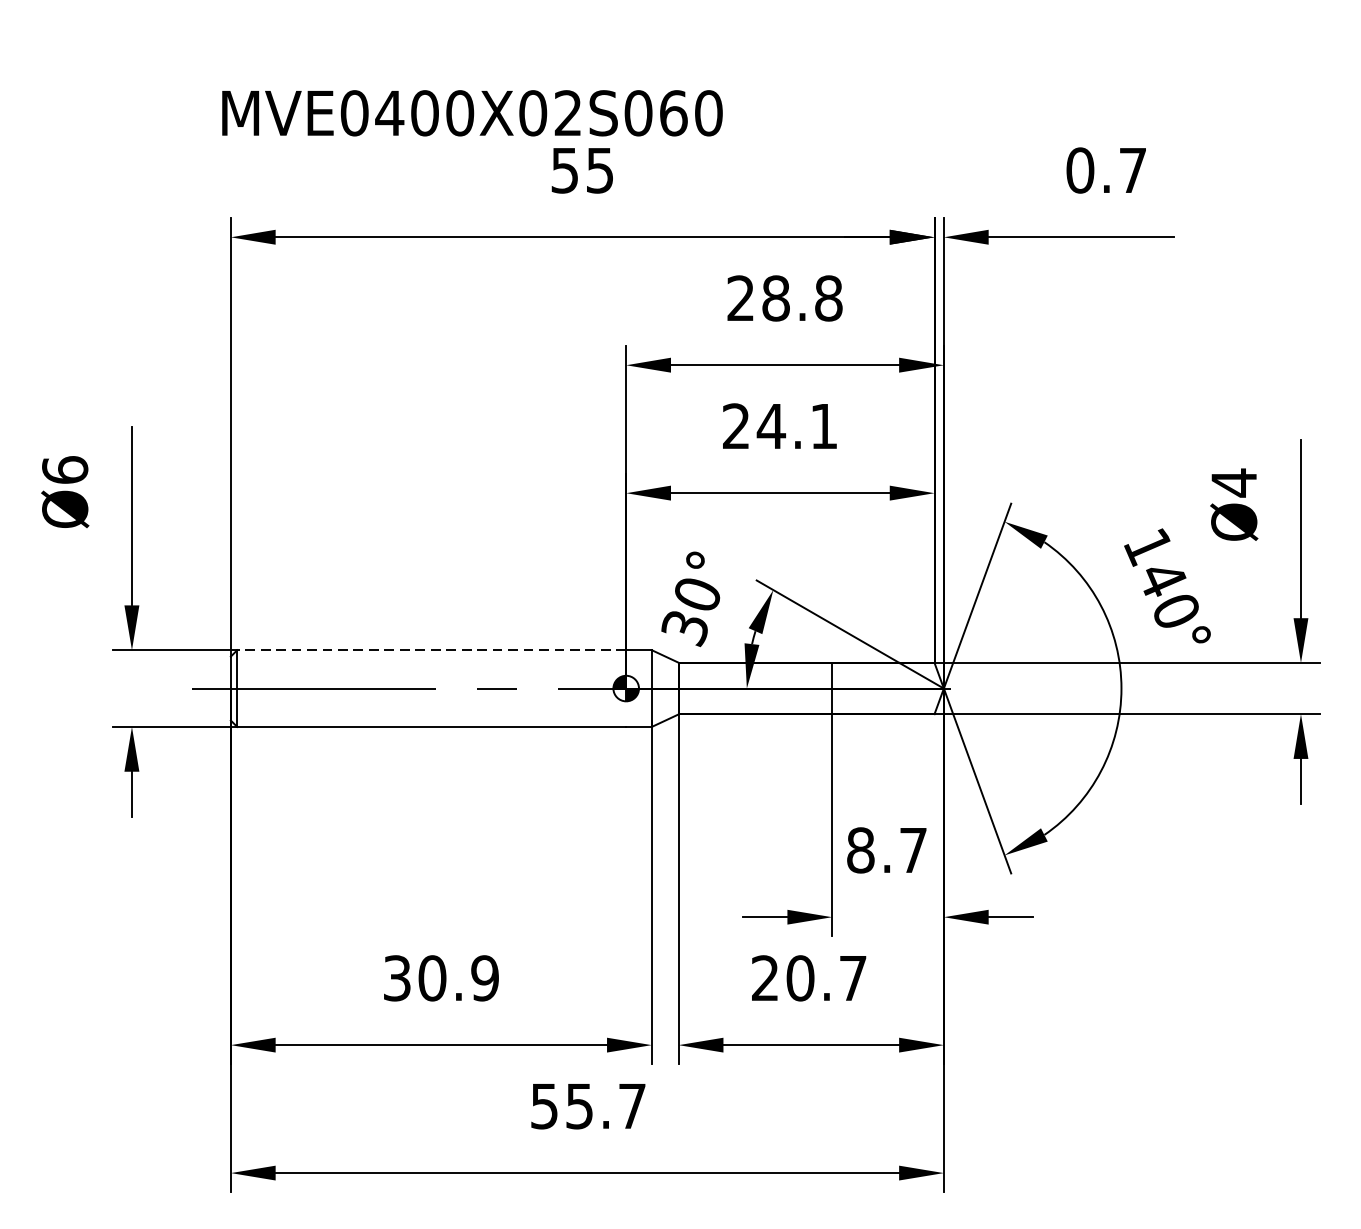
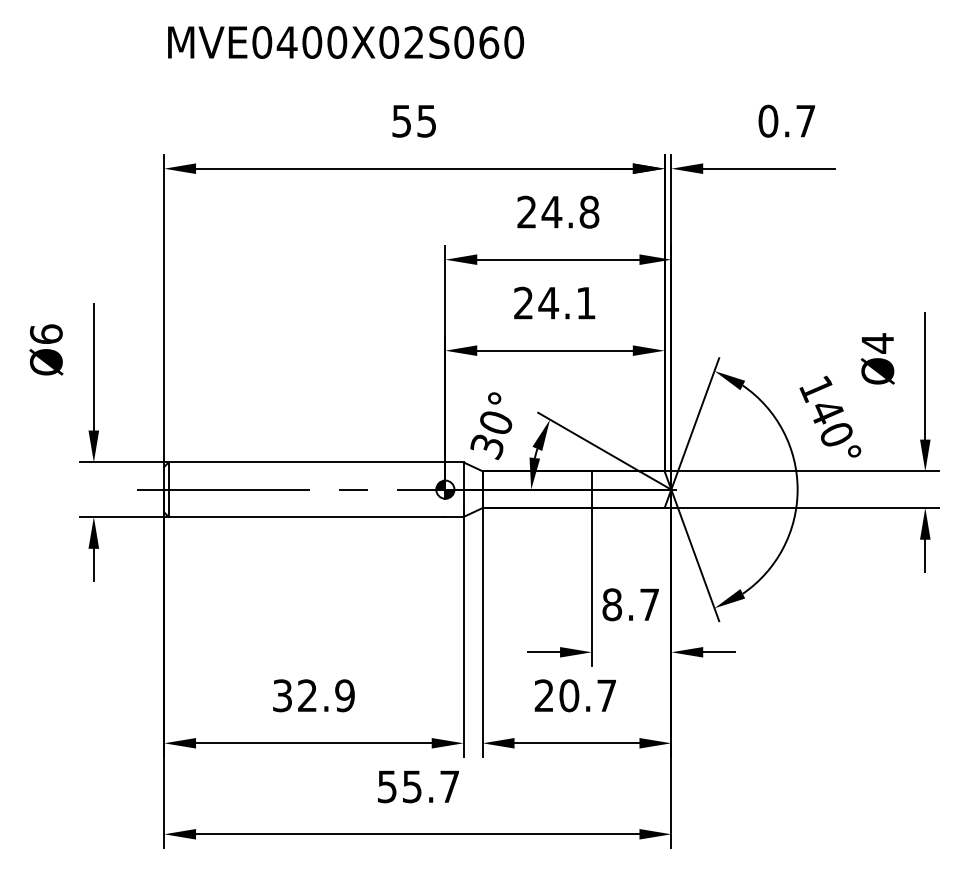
text: (473, 113) -> (346, 42), moved
text: (775, 297) -> (551, 211), 28.8 -> 24.8
line: (430, 650) -> (306, 462), dashed -> solid
text: (432, 977) -> (307, 695), 30.9 -> 32.9

